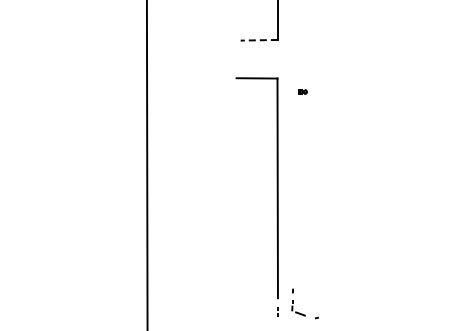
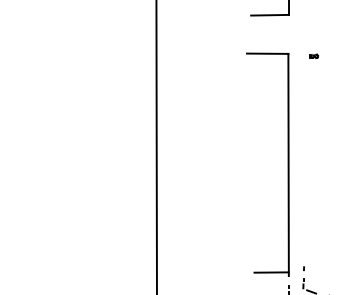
line: (259, 40) -> (270, 15), dashed -> solid
part: (302, 91) -> (313, 55), moved
line: (260, 294) -> (271, 272), added

